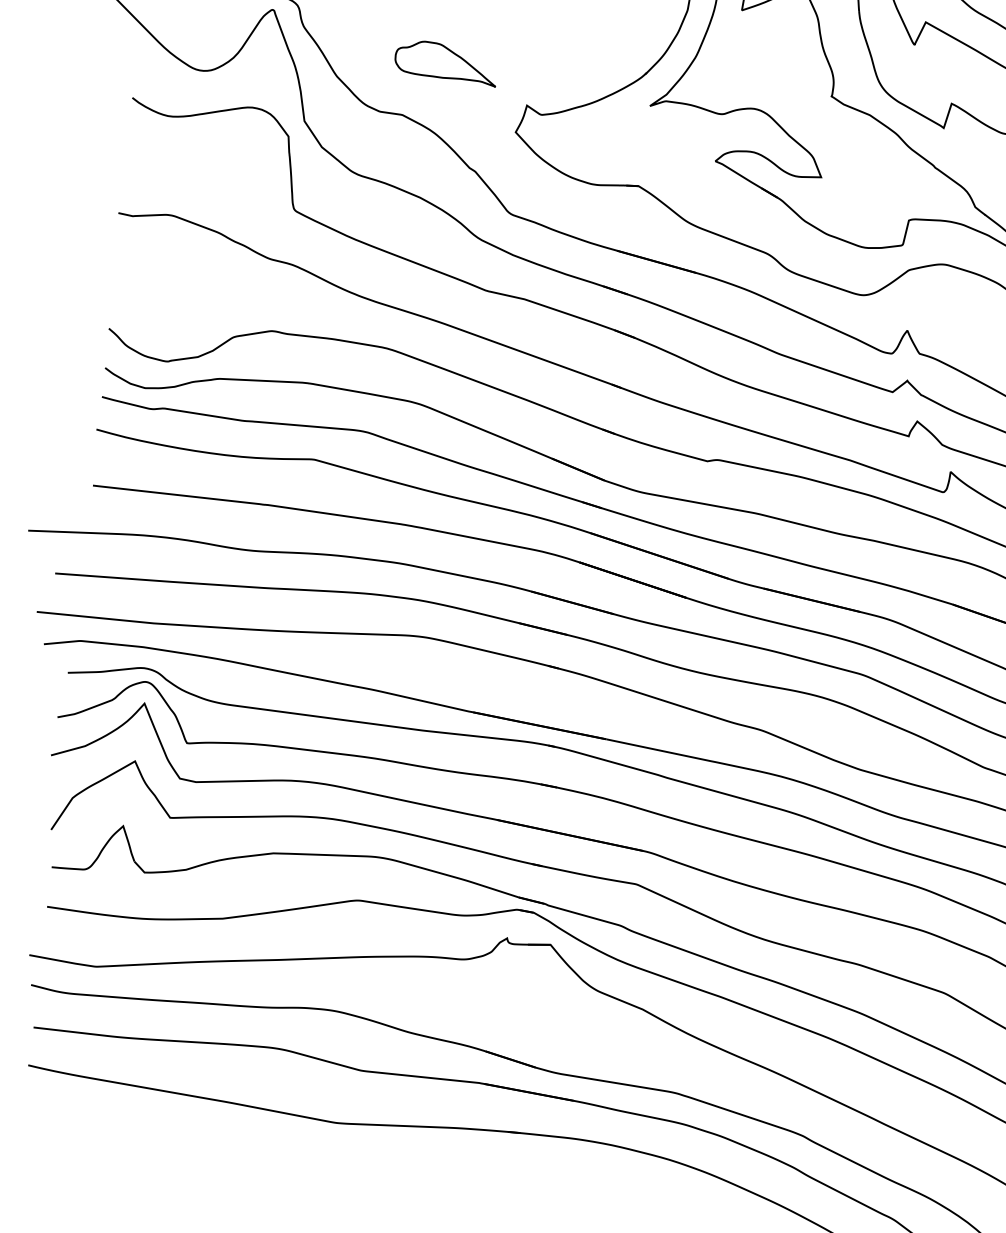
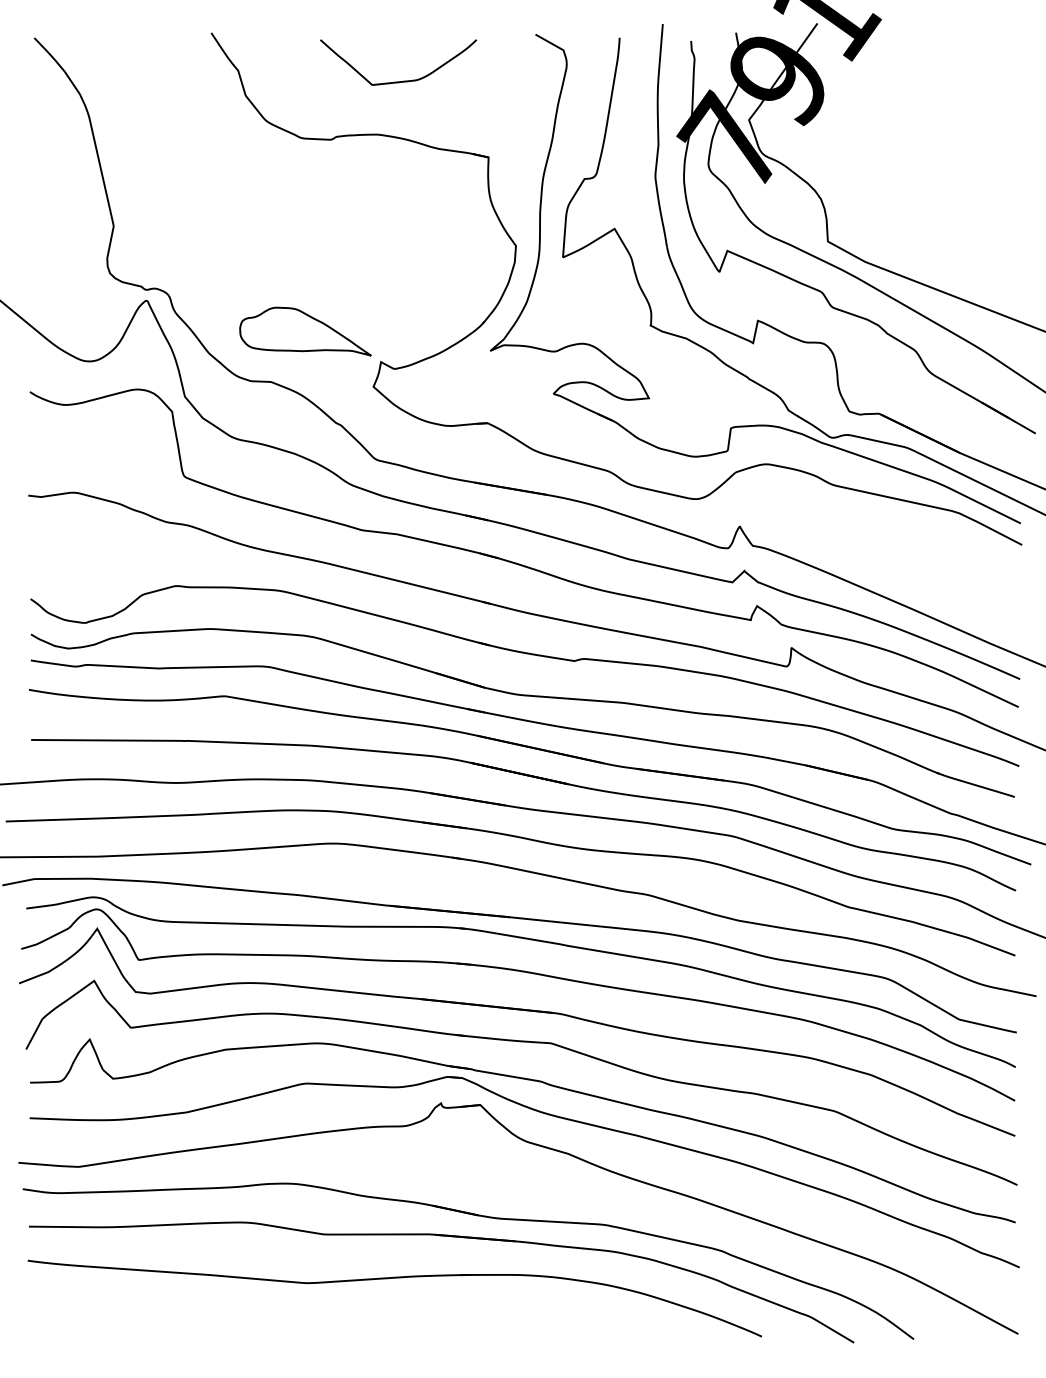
part: (446, 62) -> (305, 331), size x1.43

